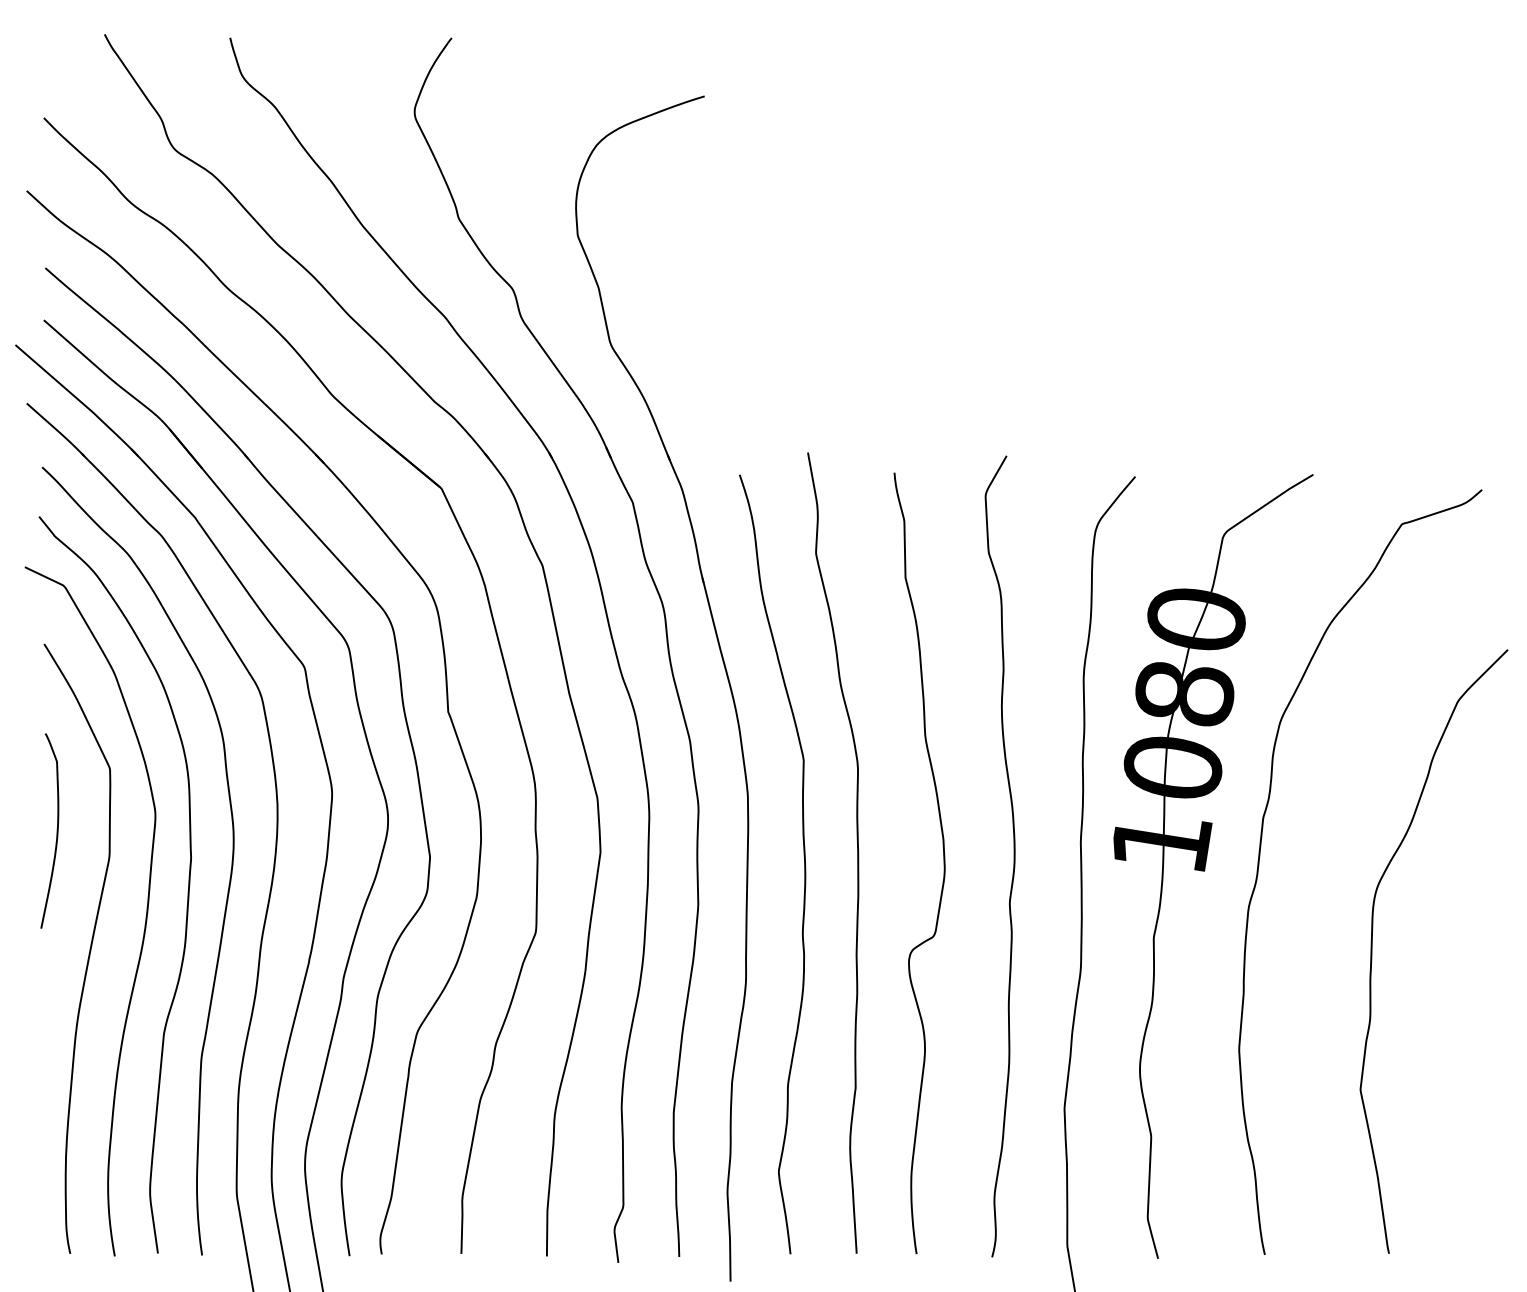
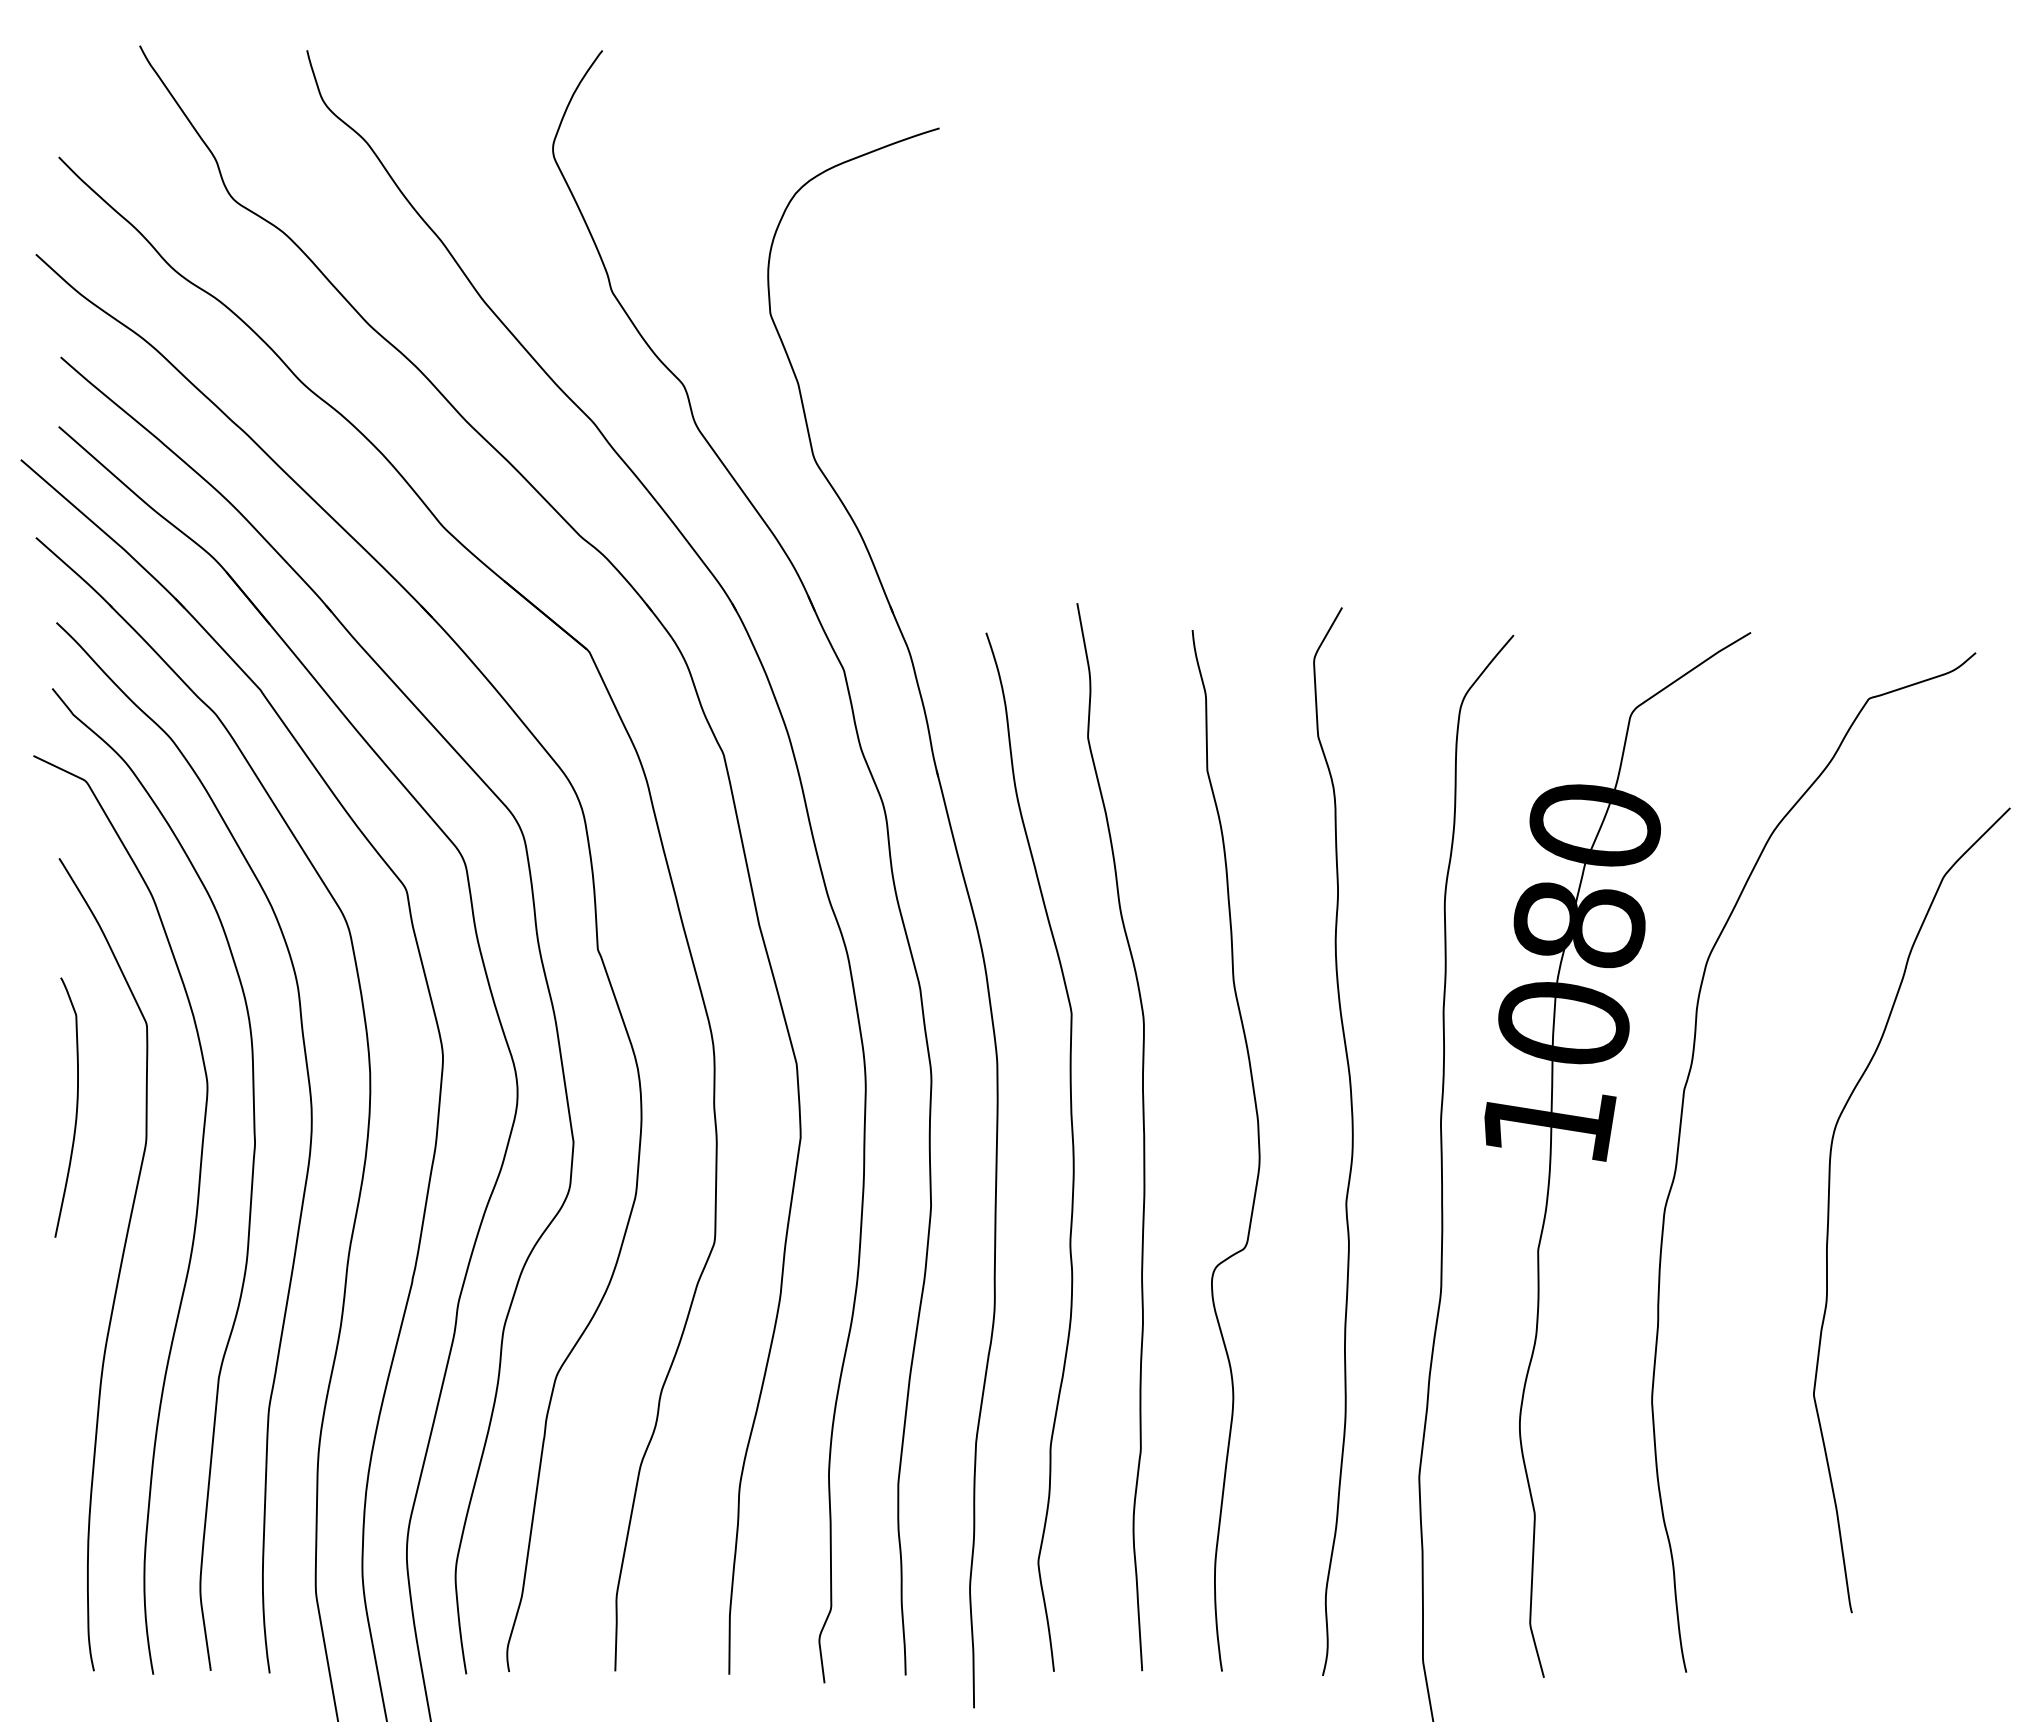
curve: (1372, 951) -> (1829, 1210), moved

